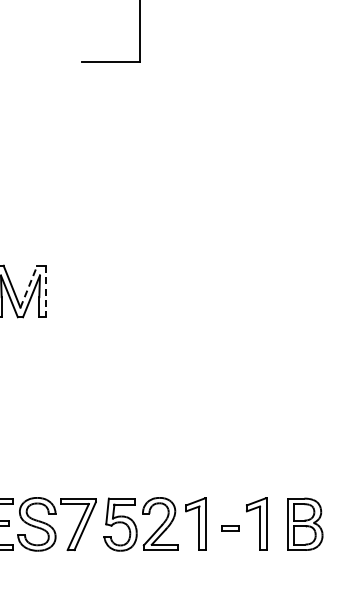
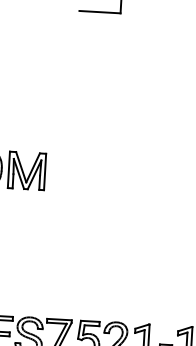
line: (28, 286) -> (32, 167), dashed -> solid
line: (46, 291) -> (45, 171), dashed -> solid

